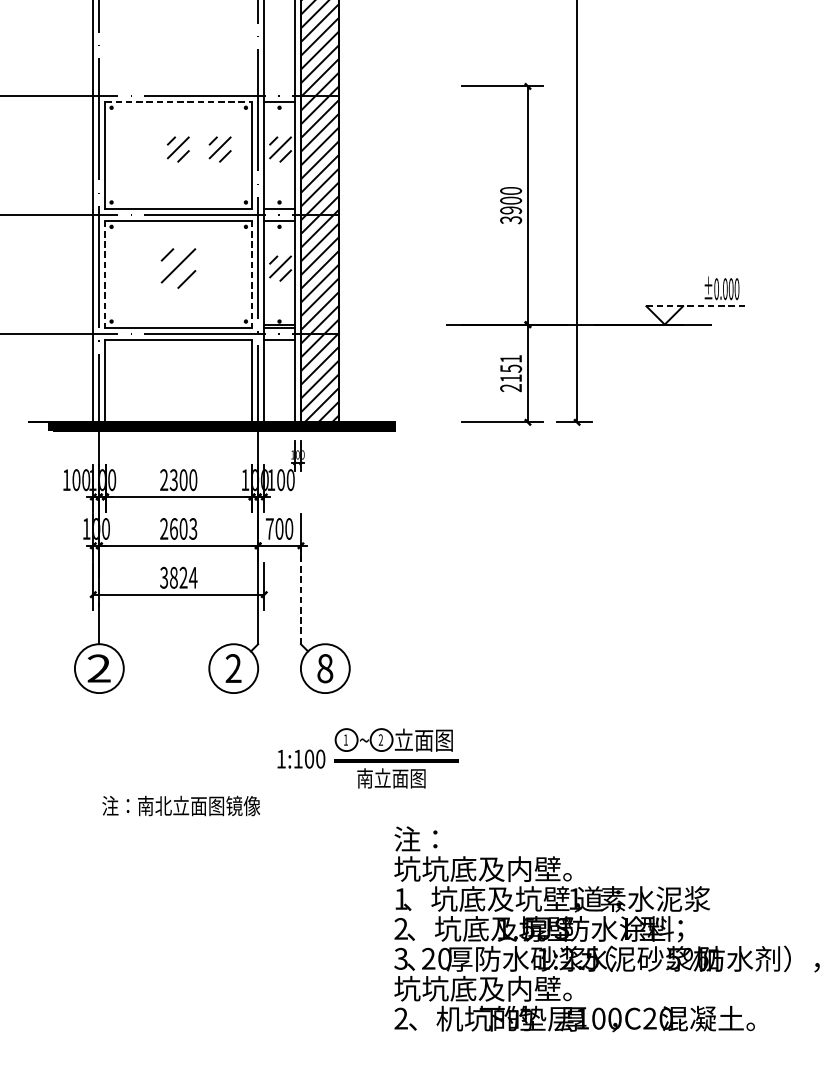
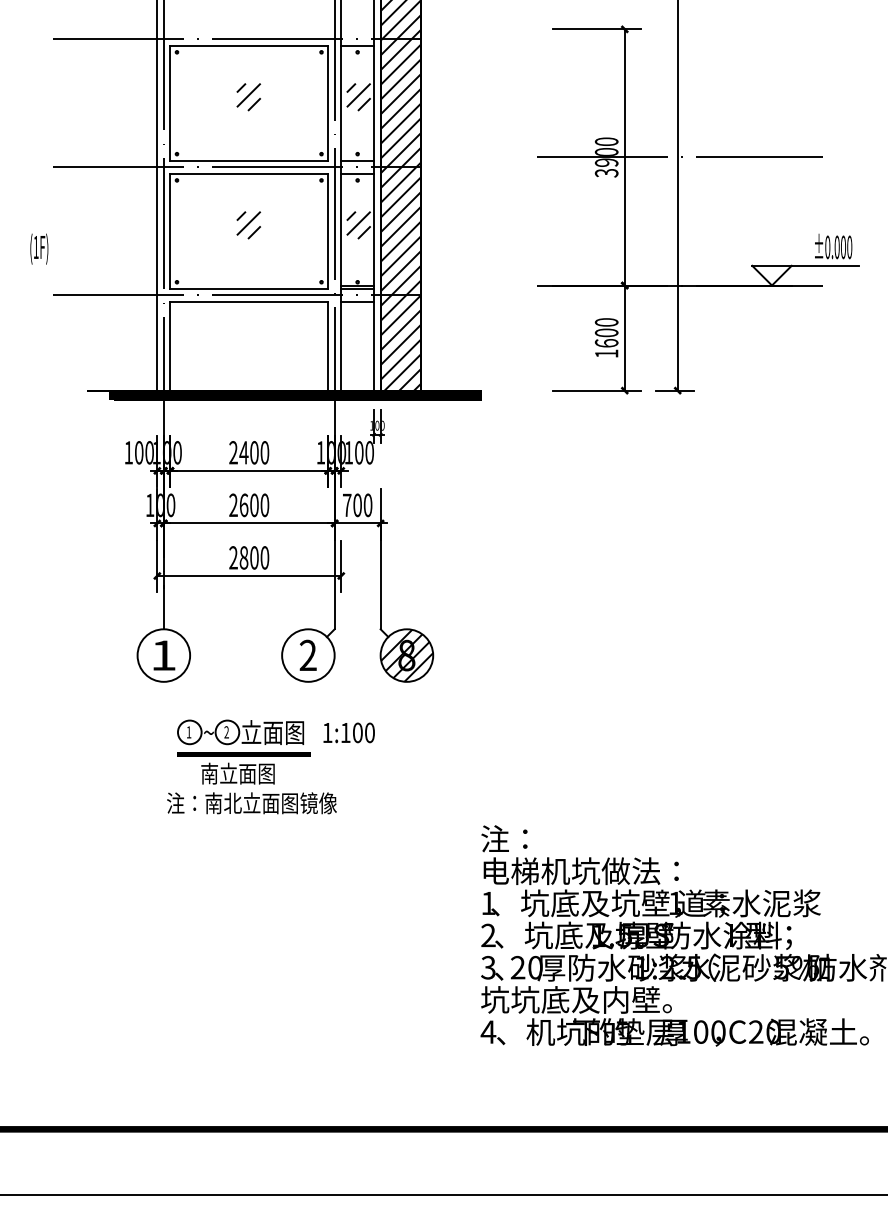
line: (178, 101) -> (249, 45), dashed -> solid
part: (219, 149) -> (293, 97), removed
line: (578, 205) -> (679, 157), added
part: (178, 268) -> (248, 225), size x0.62
line: (105, 274) -> (170, 231), dashed -> solid
line: (252, 274) -> (328, 231), dashed -> solid
line: (696, 305) -> (806, 265), dashed -> solid
text: (510, 373) -> (606, 338), 2151 -> 1600
text: (173, 479) -> (243, 452), 2300 -> 2400
text: (192, 528) -> (264, 504), 2603 -> 2600
text: (178, 577) -> (249, 557), 3824 -> 2800
line: (300, 596) -> (380, 577), dashed -> solid
text: (99, 668) -> (163, 655), 2 -> 1
hatch: (325, 668) -> (407, 655), added
part: (396, 757) -> (243, 751), moved
text: (300, 758) -> (348, 732), moved
text: (485, 869) -> (579, 871), 坑坑底及内壁。 -> 电梯机坑做法：
text: (401, 1018) -> (488, 1031), 2 -> 4

